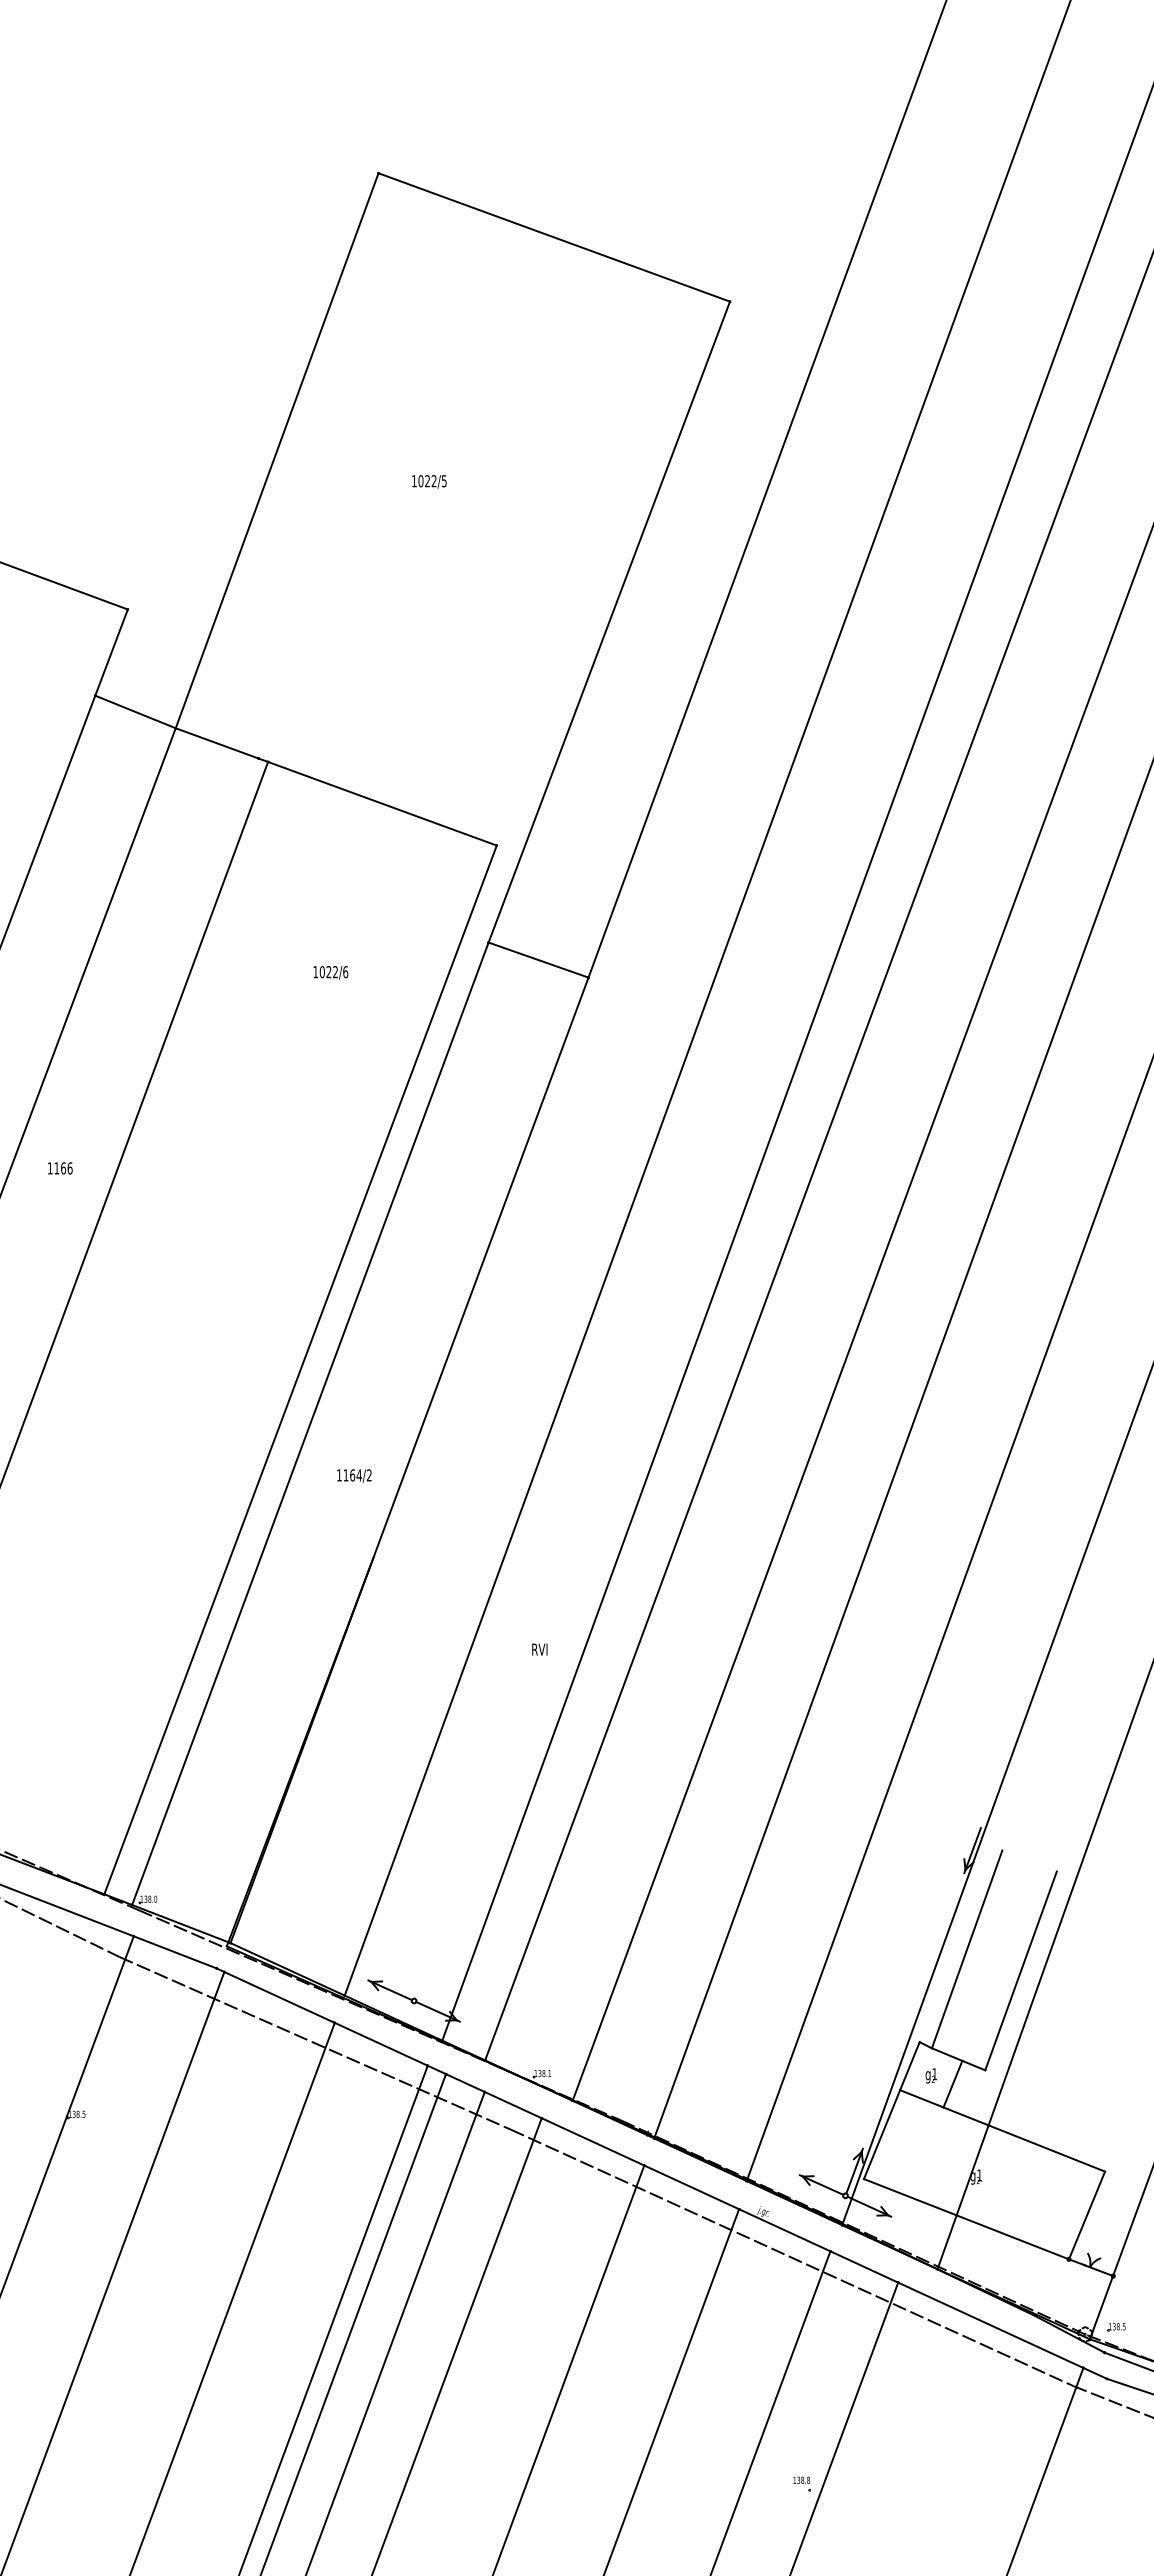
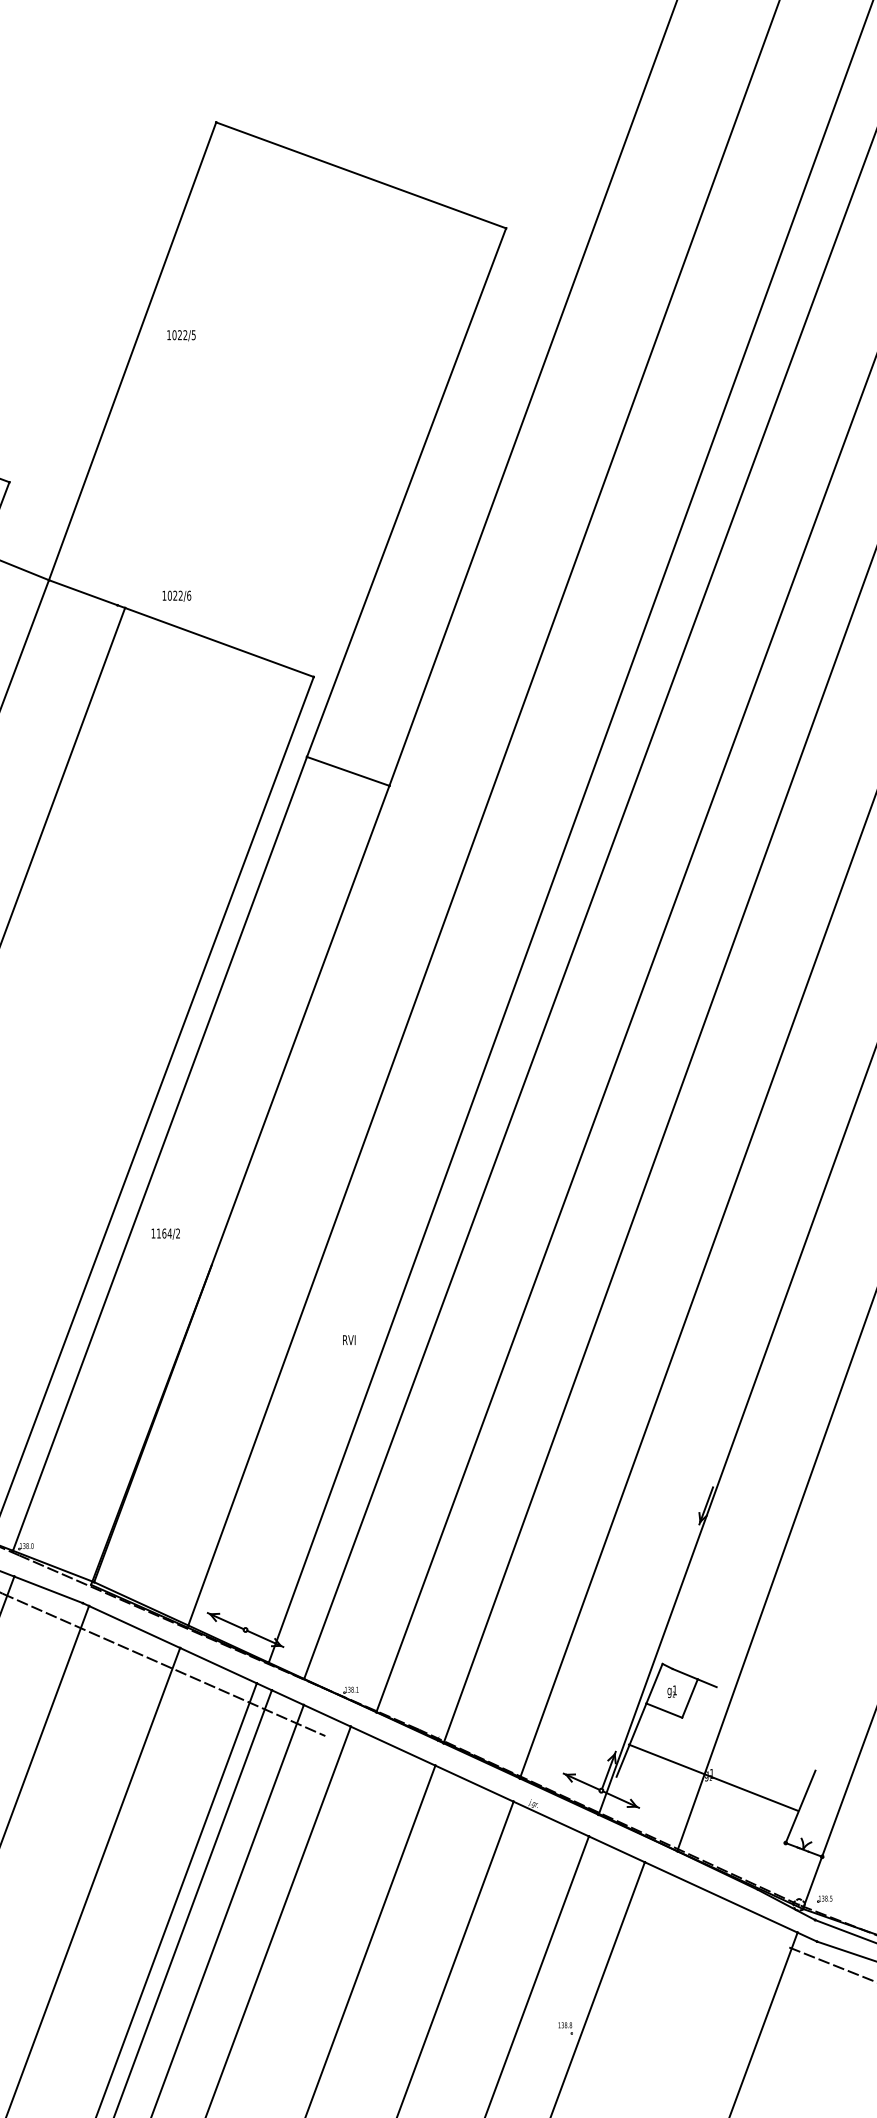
text: (429, 481) -> (181, 335), moved
text: (330, 972) -> (176, 596), moved
text: (354, 1475) -> (165, 1233), moved
line: (966, 1949) -> (701, 1587), removed
line: (1020, 1970) -> (745, 1604), removed
line: (1024, 2139) -> (749, 1744), removed
line: (966, 2219) -> (713, 1778), moved
line: (791, 2257) -> (556, 1841), removed

